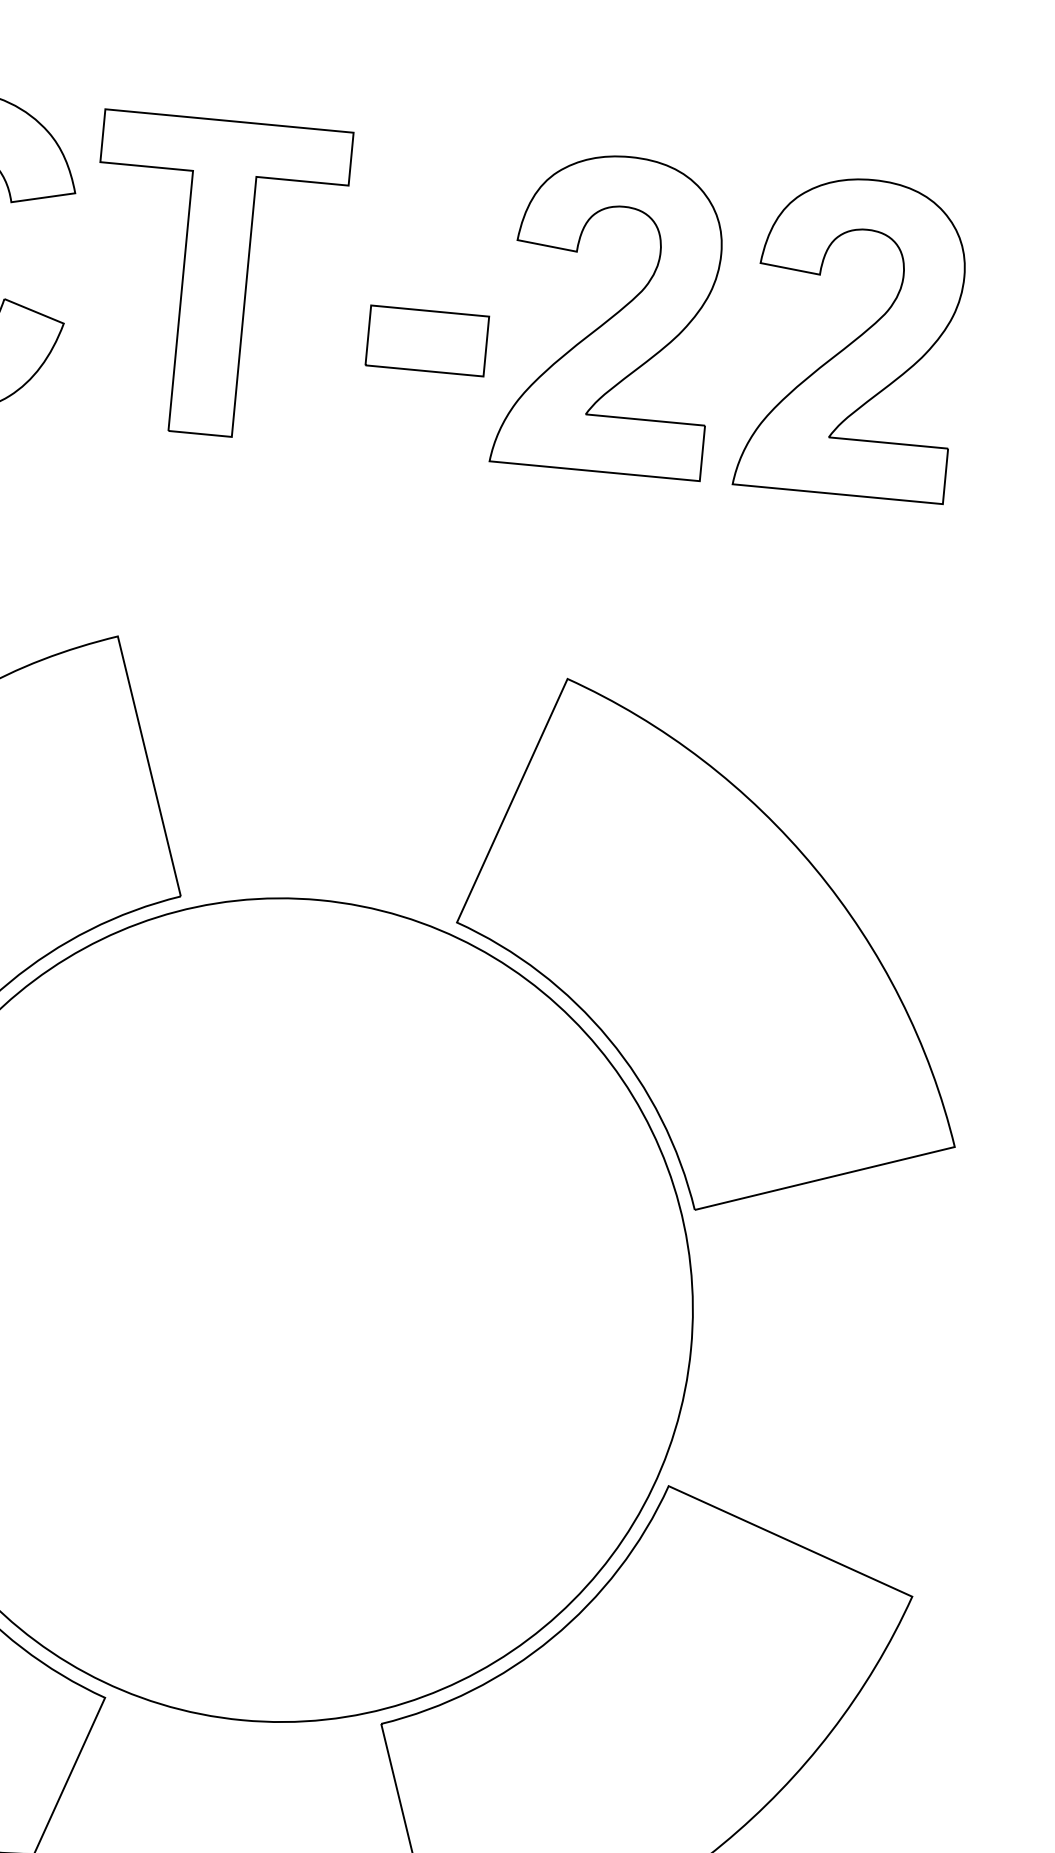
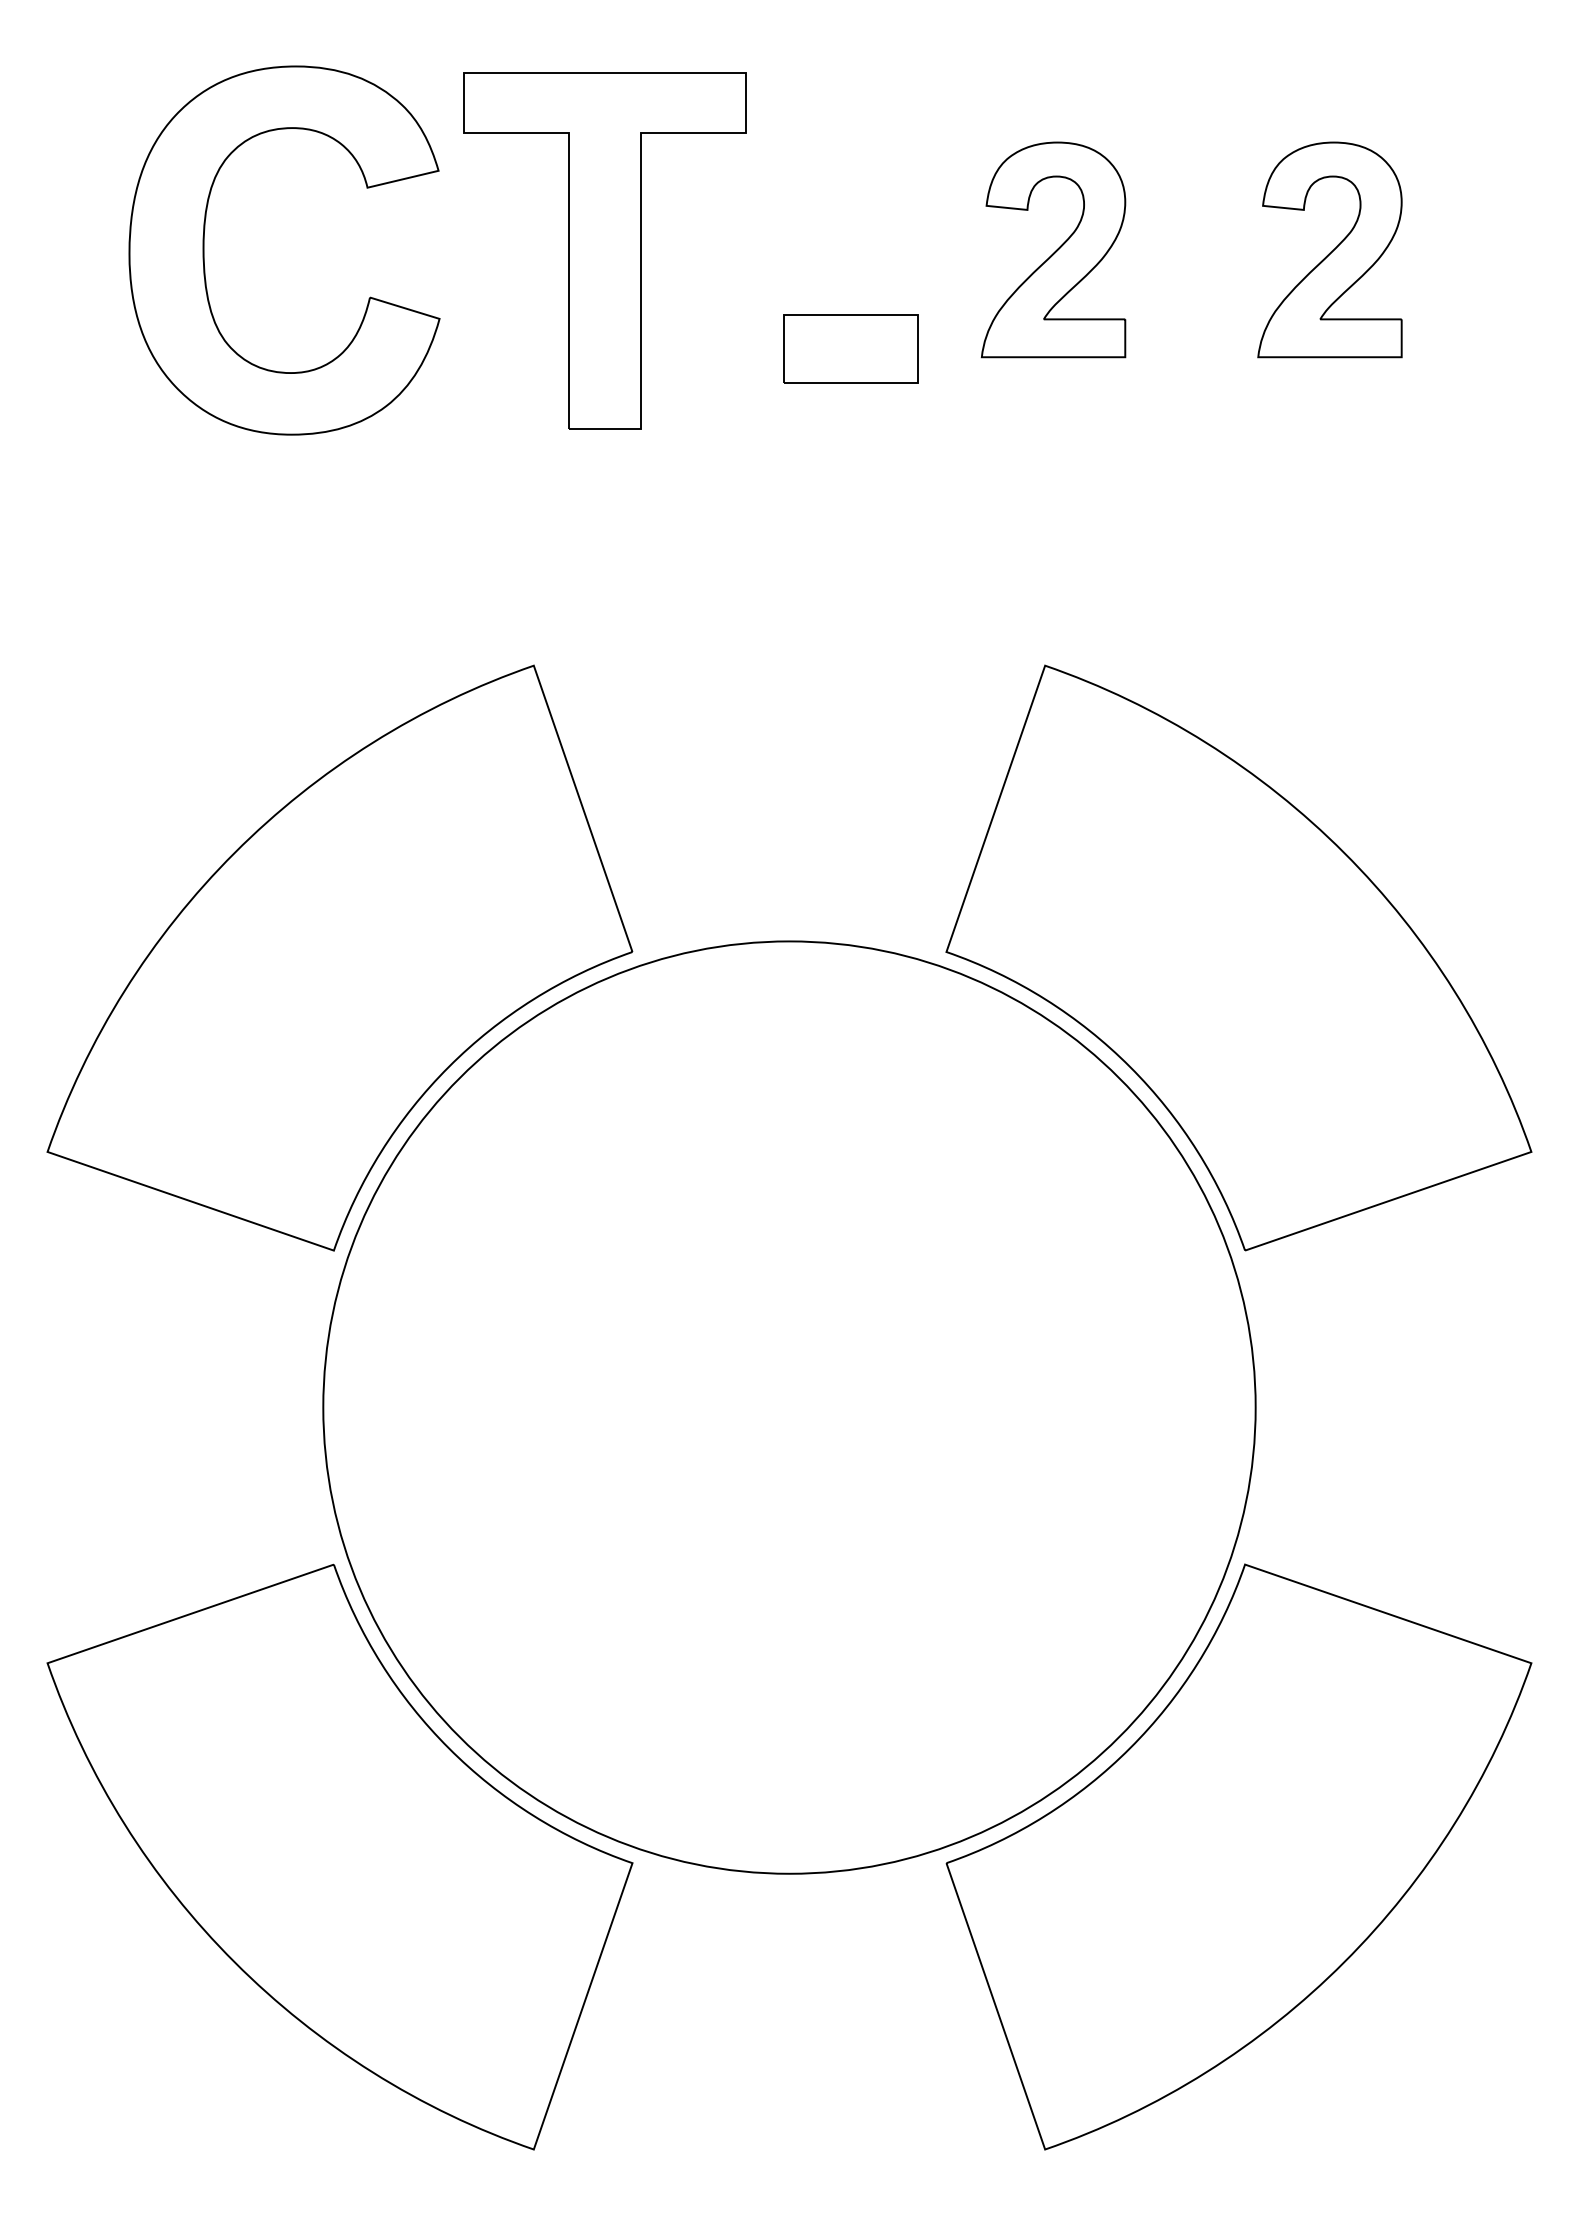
part: (609, 313) -> (1053, 249), size x0.6
part: (852, 336) -> (1329, 249), size x0.6
part: (426, 340) -> (850, 348), moved

